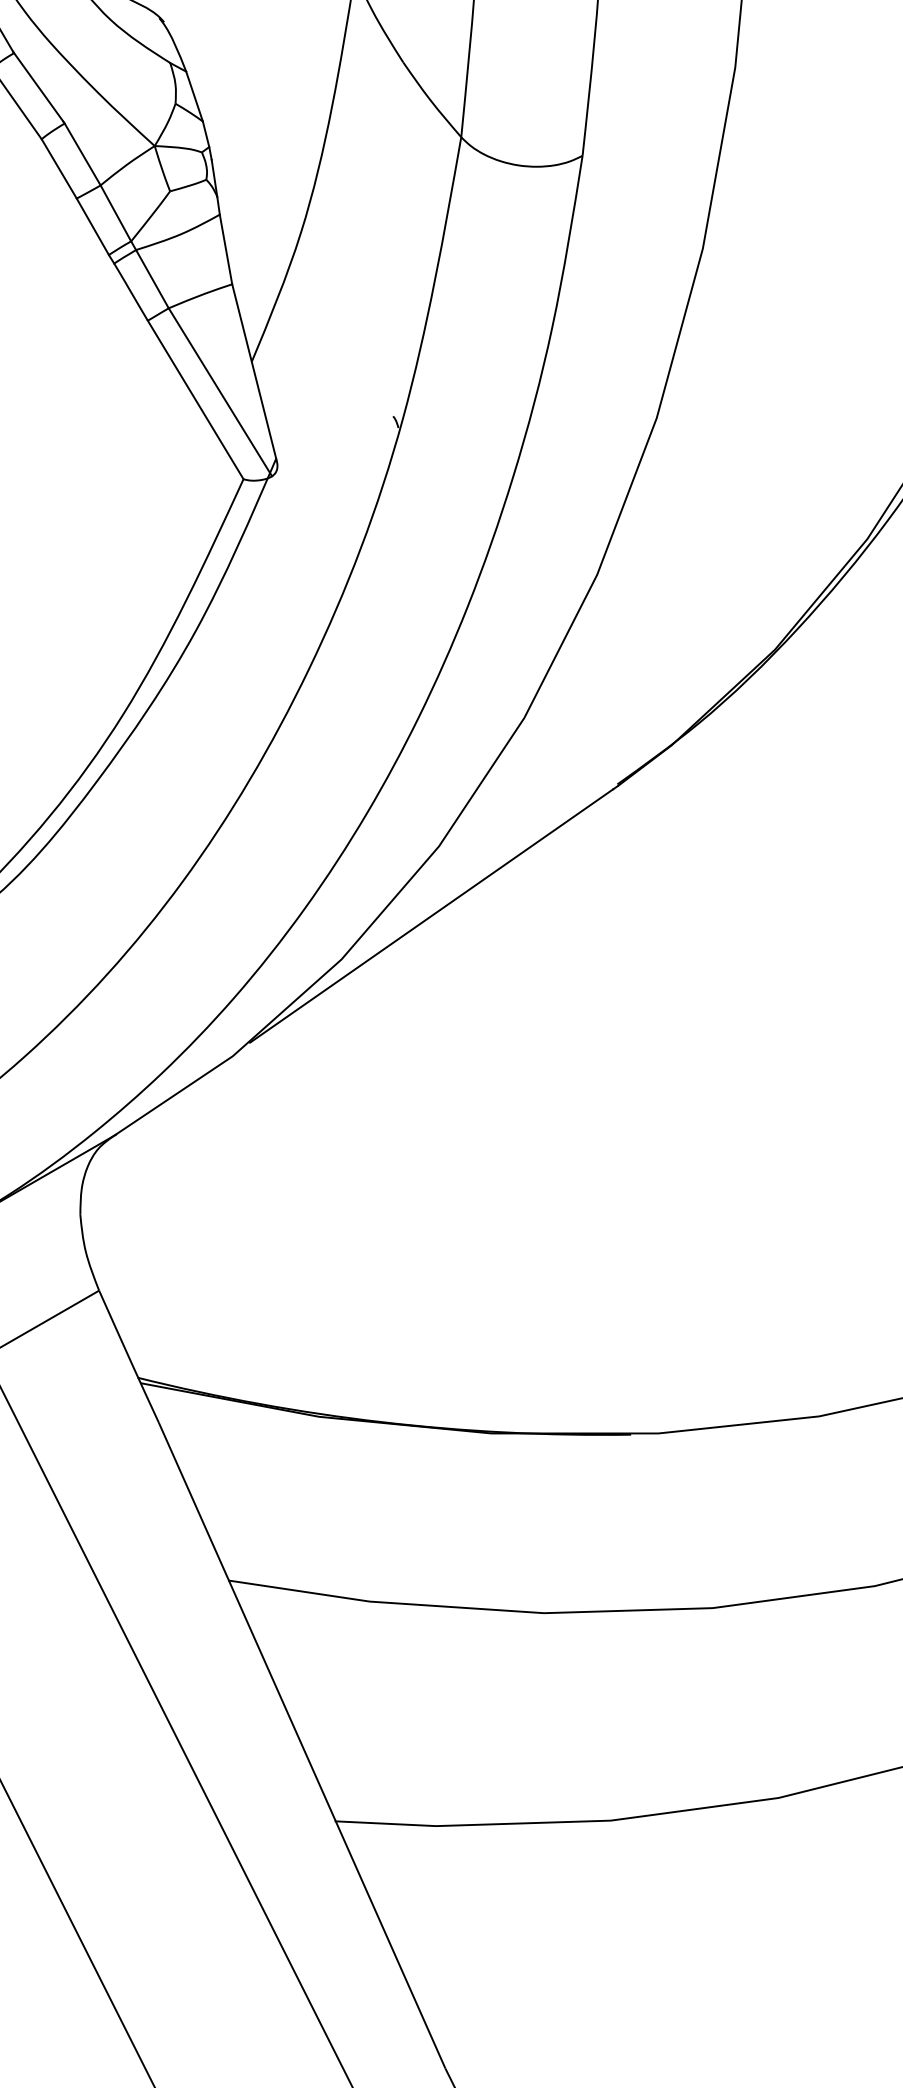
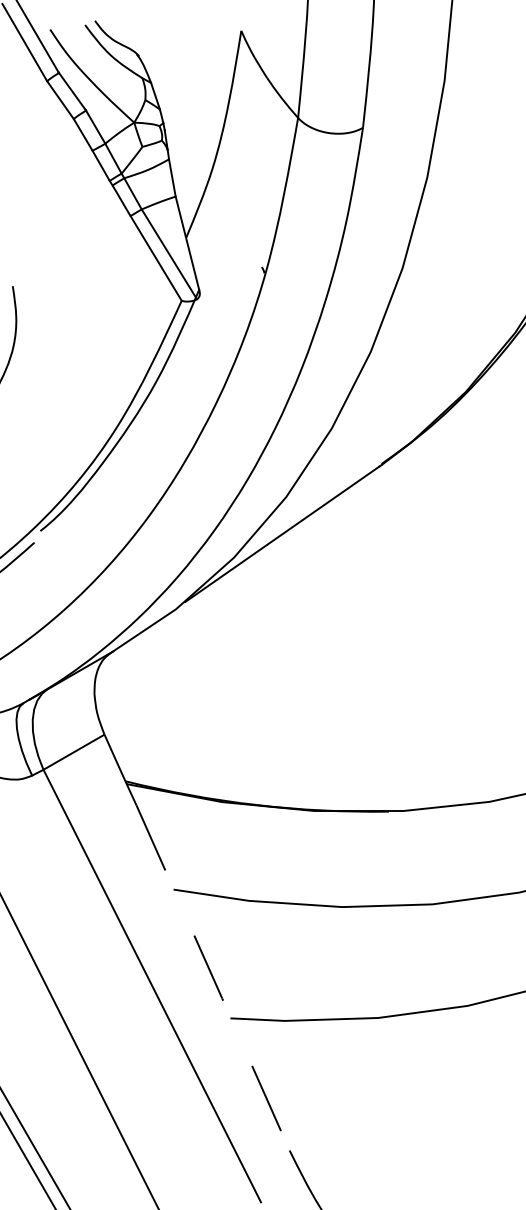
line: (302, 1746) -> (213, 978), solid -> dashed

